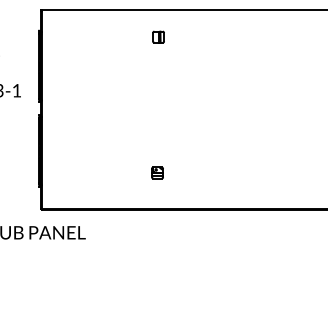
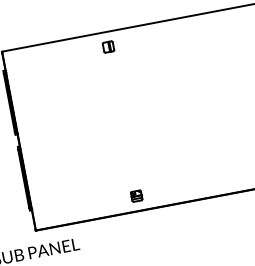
part: (158, 36) -> (108, 46), moved
part: (157, 172) -> (136, 195), moved

